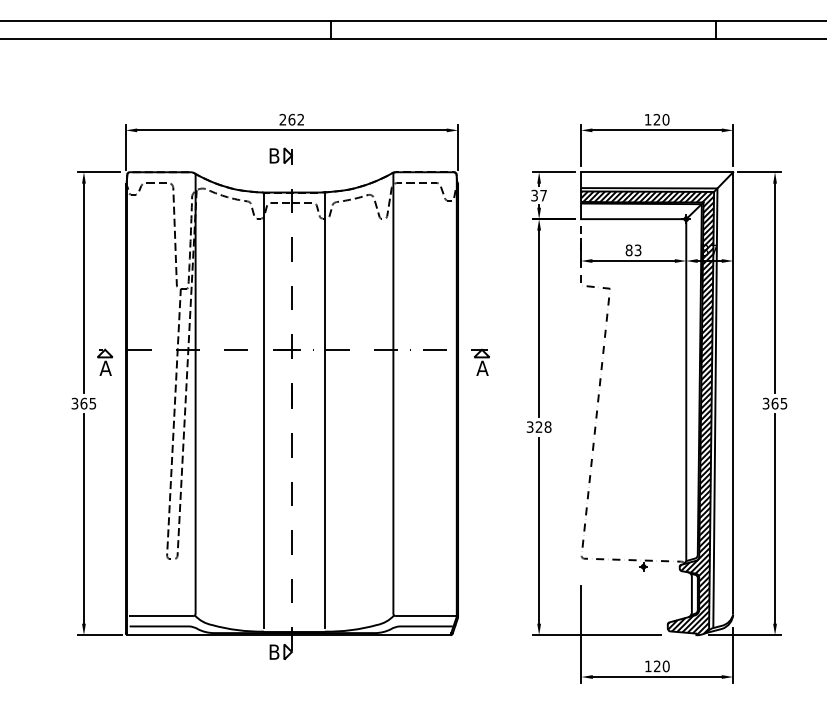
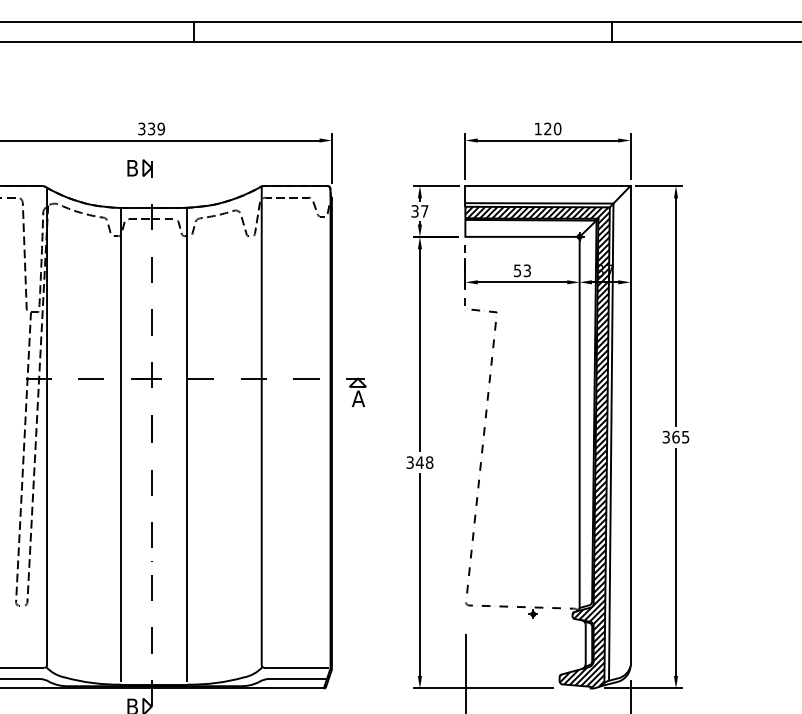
text: (291, 119) -> (151, 128), 262 -> 339
text: (628, 250) -> (516, 270), 83 -> 53
text: (538, 426) -> (419, 461), 328 -> 348

